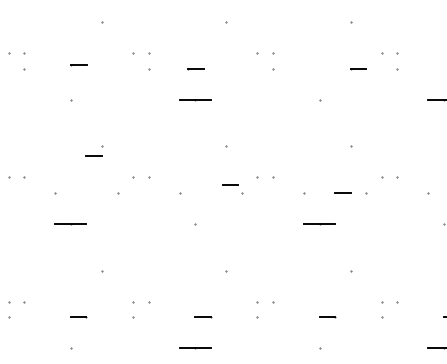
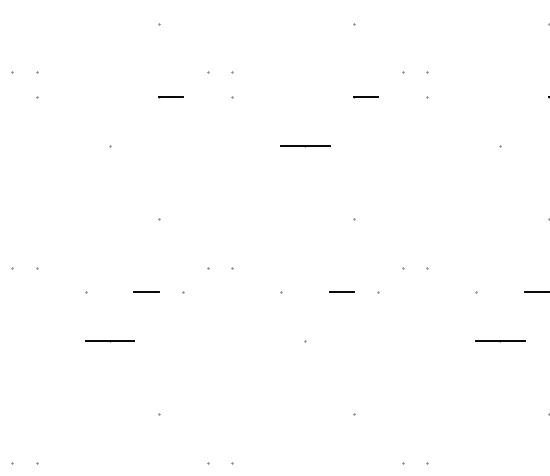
line: (78, 65) -> (170, 98), moved
line: (195, 69) -> (365, 98), moved
line: (93, 155) -> (145, 291), moved
line: (230, 184) -> (341, 291), moved

